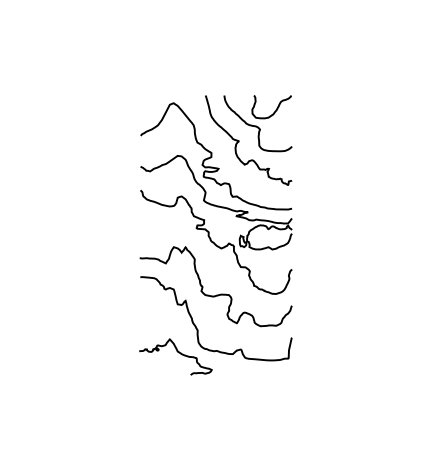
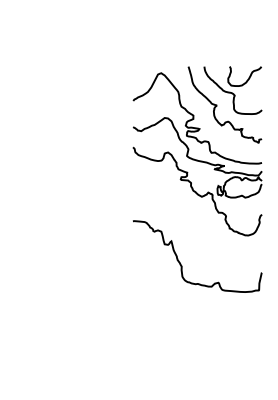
curve: (216, 294) -> (197, 235), removed
curve: (178, 353) -> (165, 286), removed

